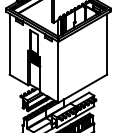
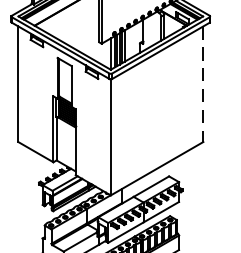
line: (107, 44) -> (204, 84), solid -> dashed

